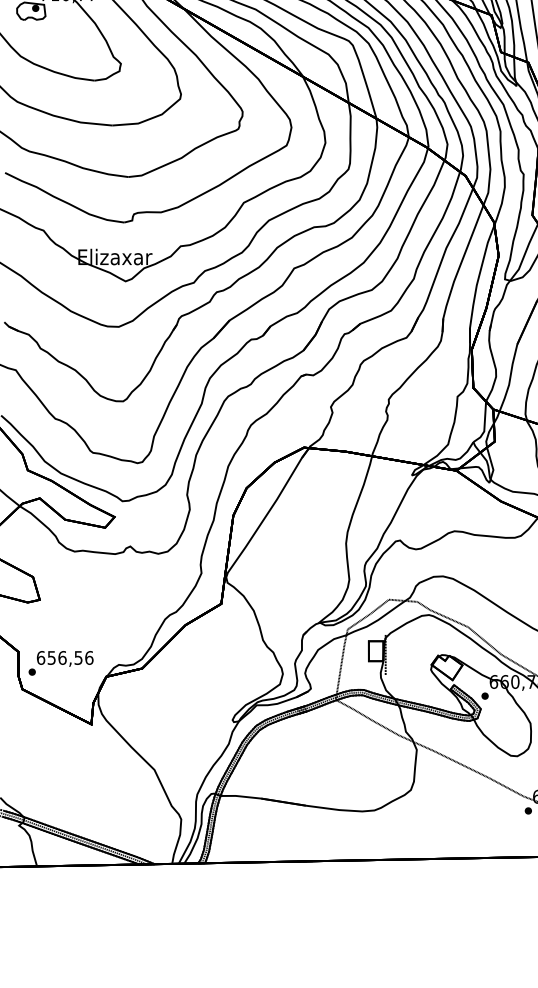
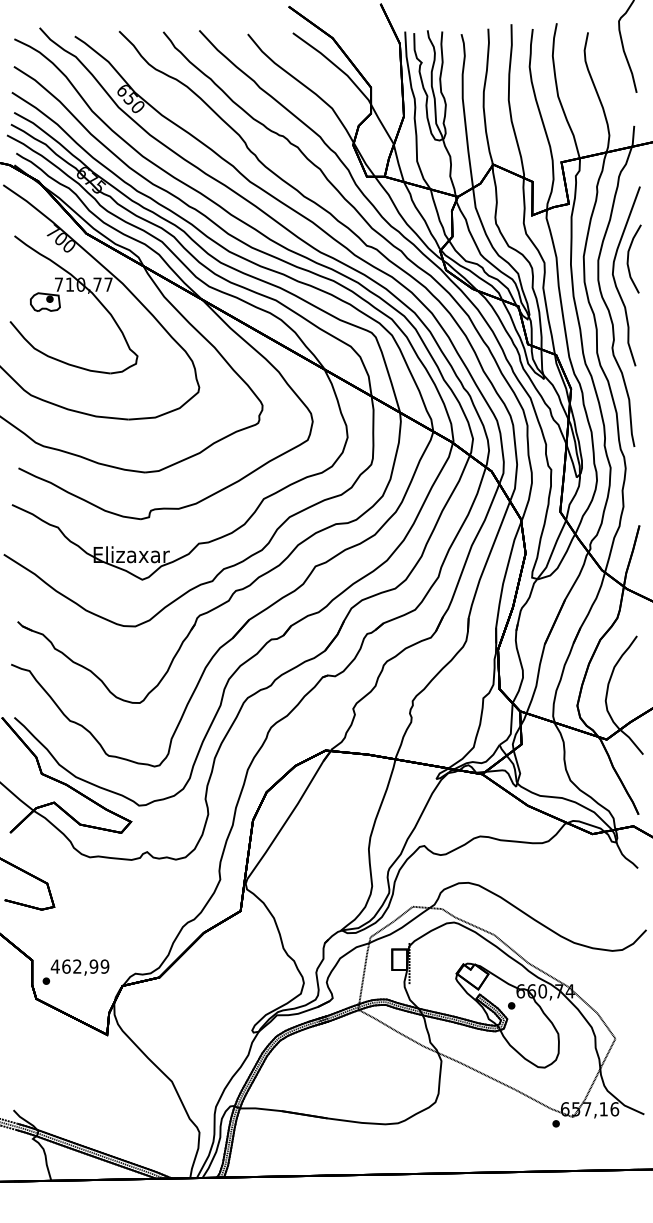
text: (64, 657) -> (79, 966), 656,56 -> 462,99

